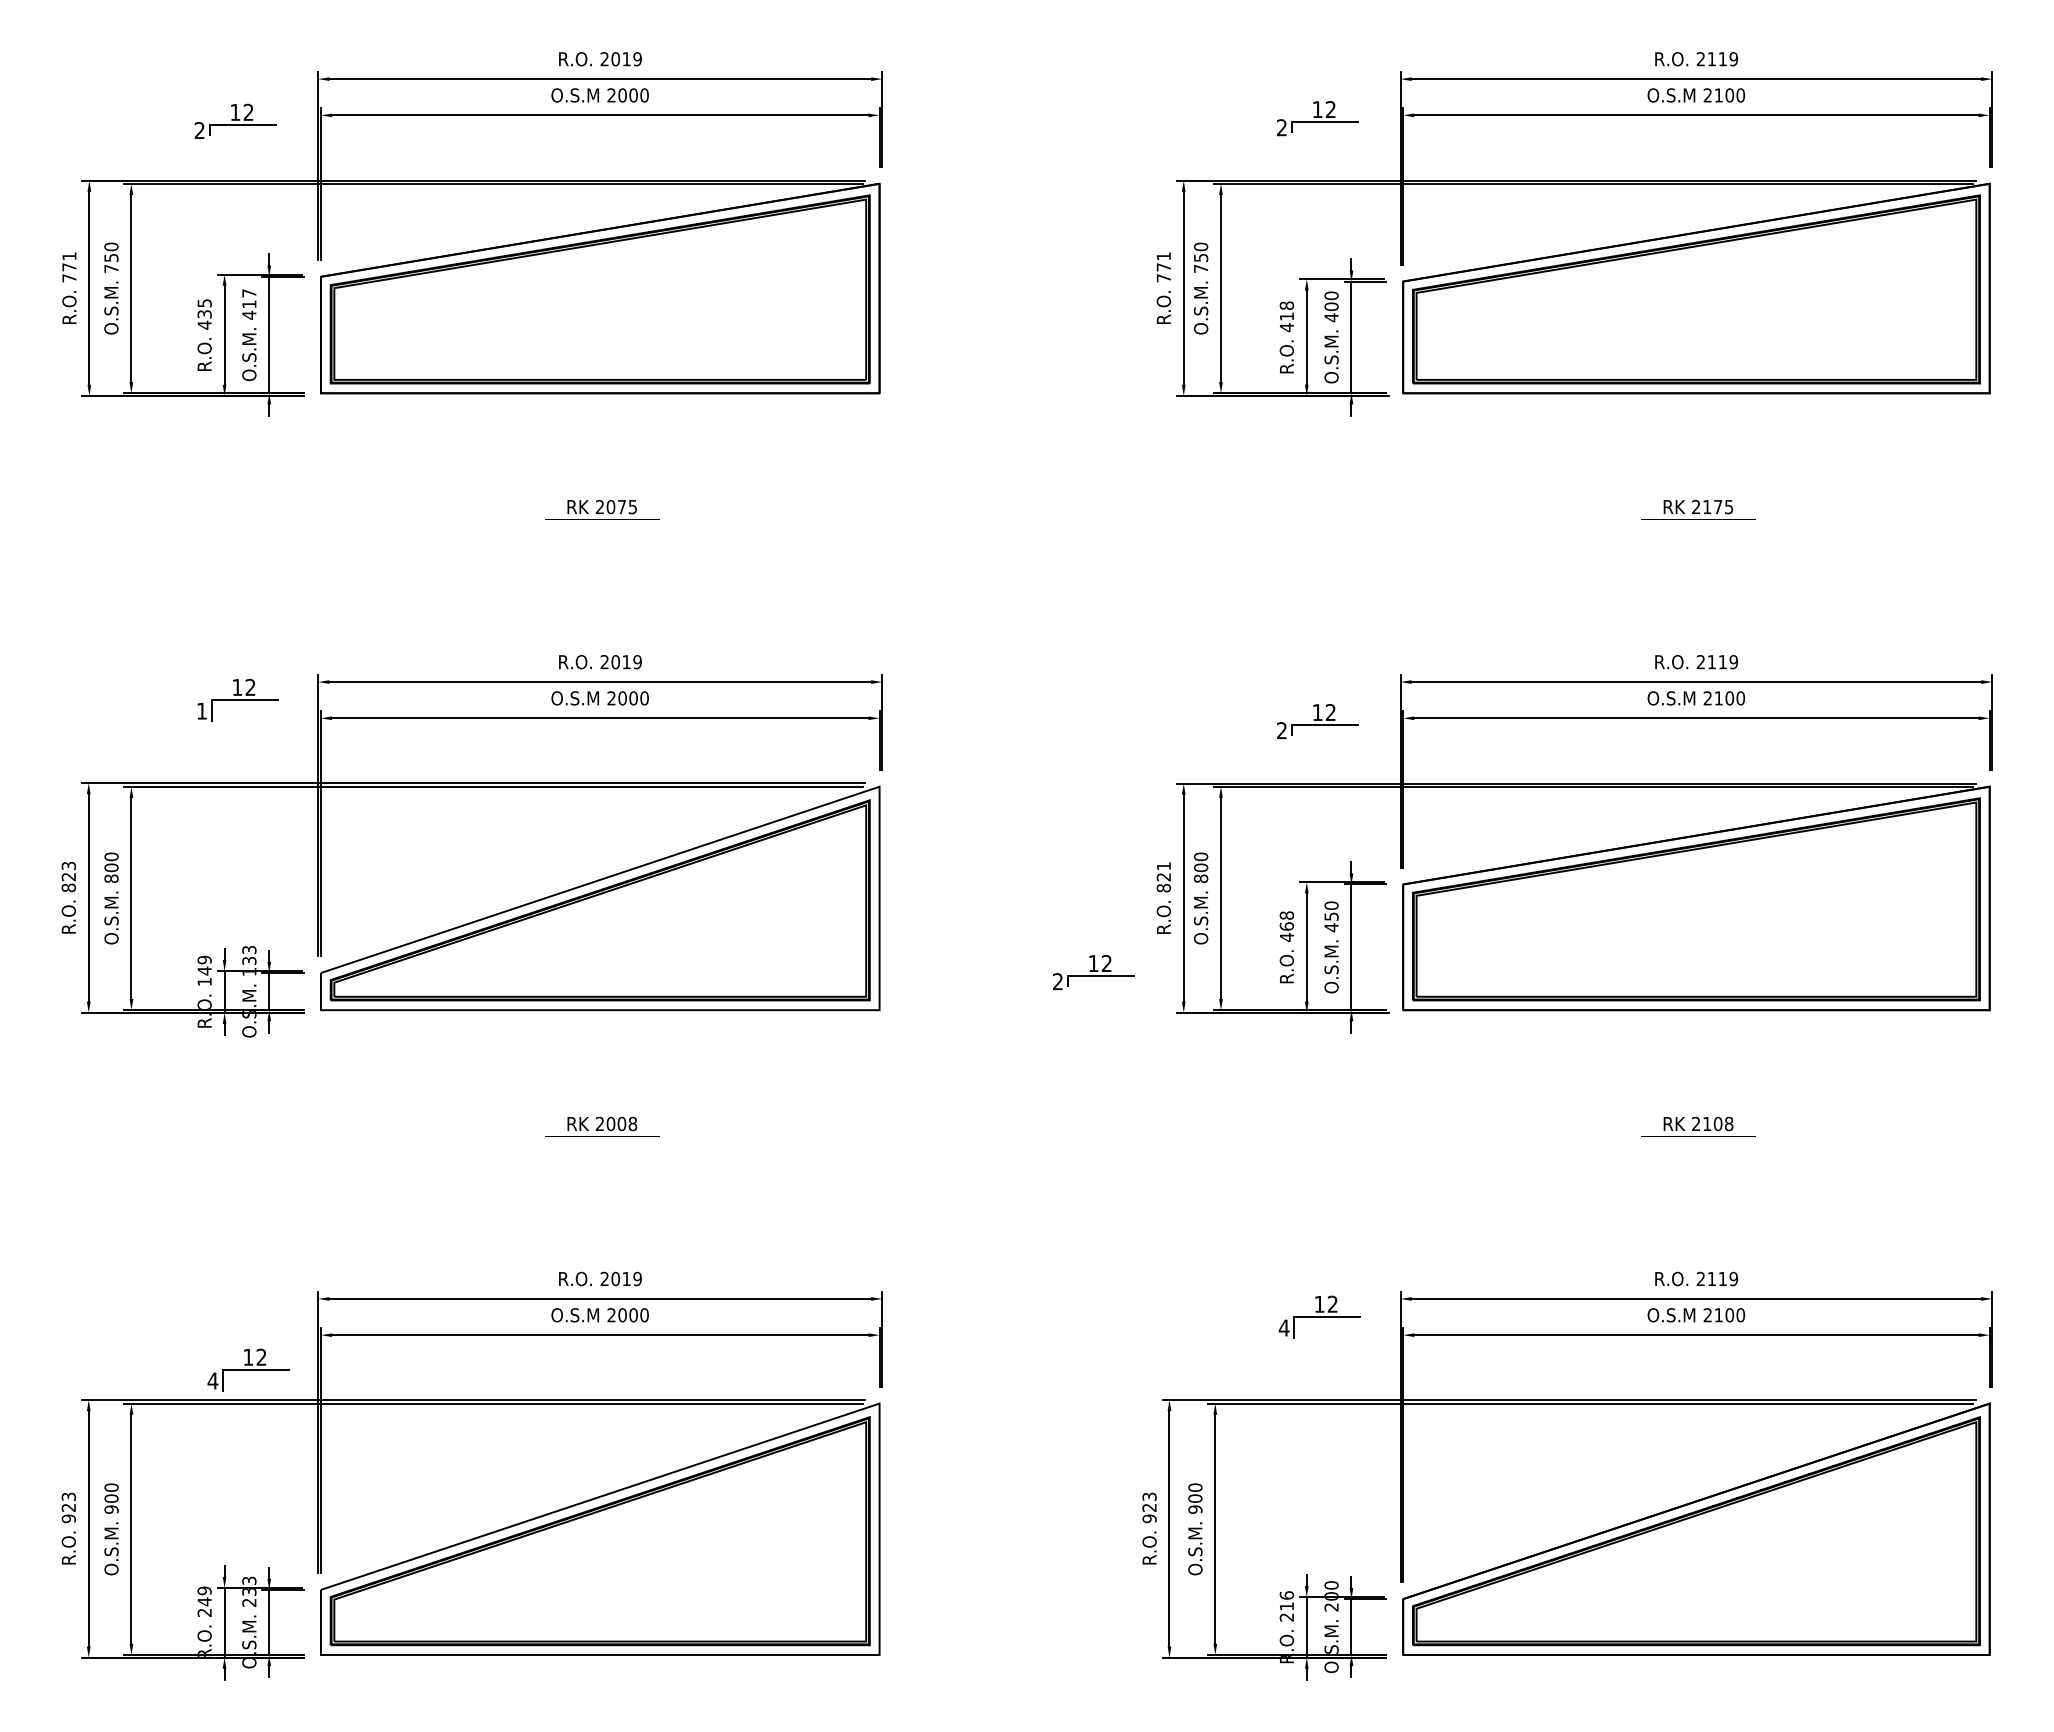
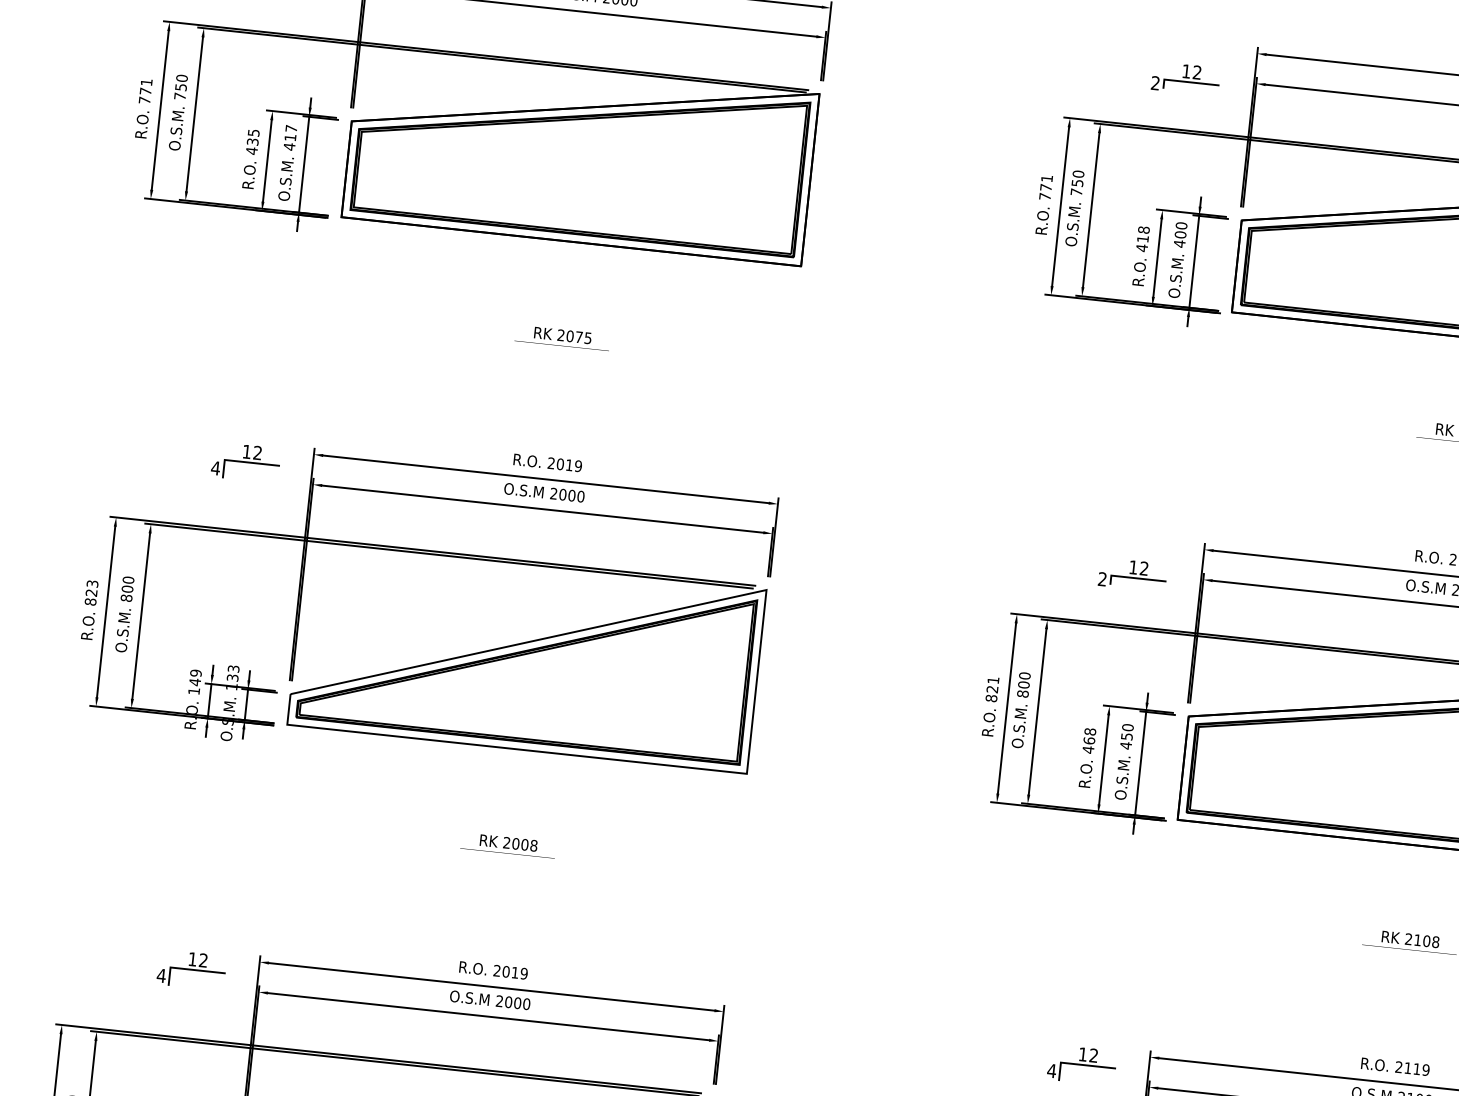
text: (201, 710) -> (215, 467), 1 -> 4
part: (1093, 972) -> (926, 761), removed
part: (248, 1369) -> (191, 969), moved

